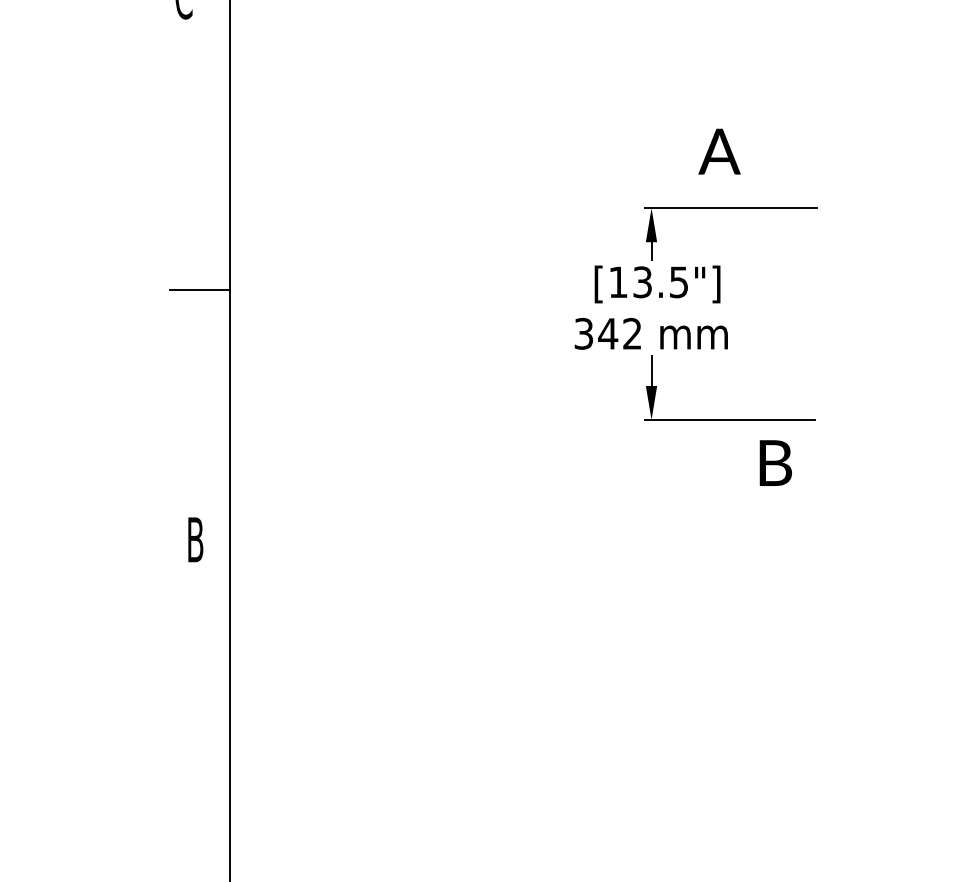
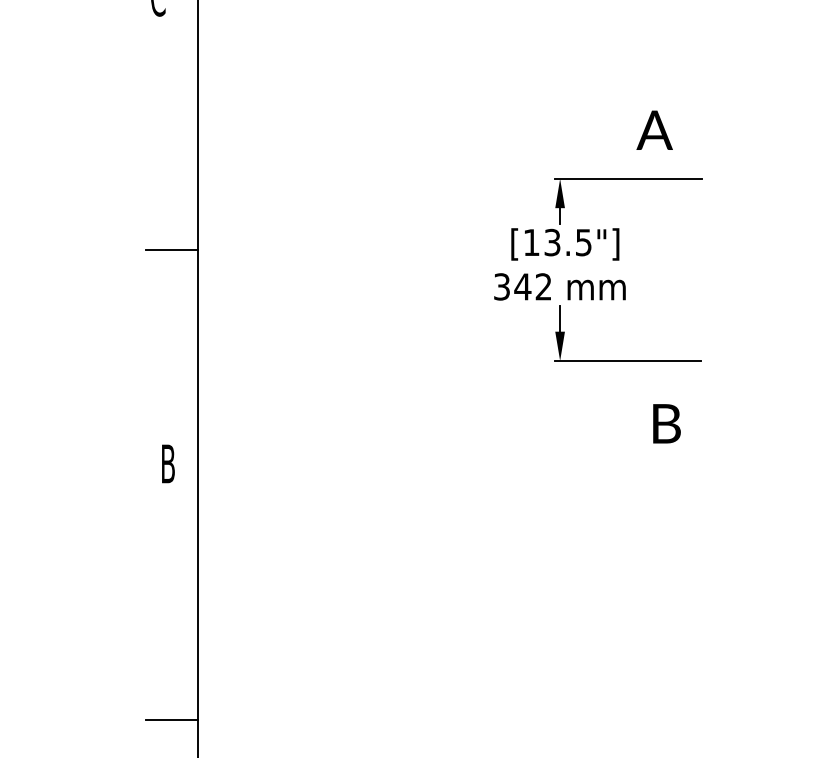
text: (719, 151) -> (654, 130), moved
text: (775, 462) -> (666, 423), moved
line: (199, 837) -> (171, 719), added

